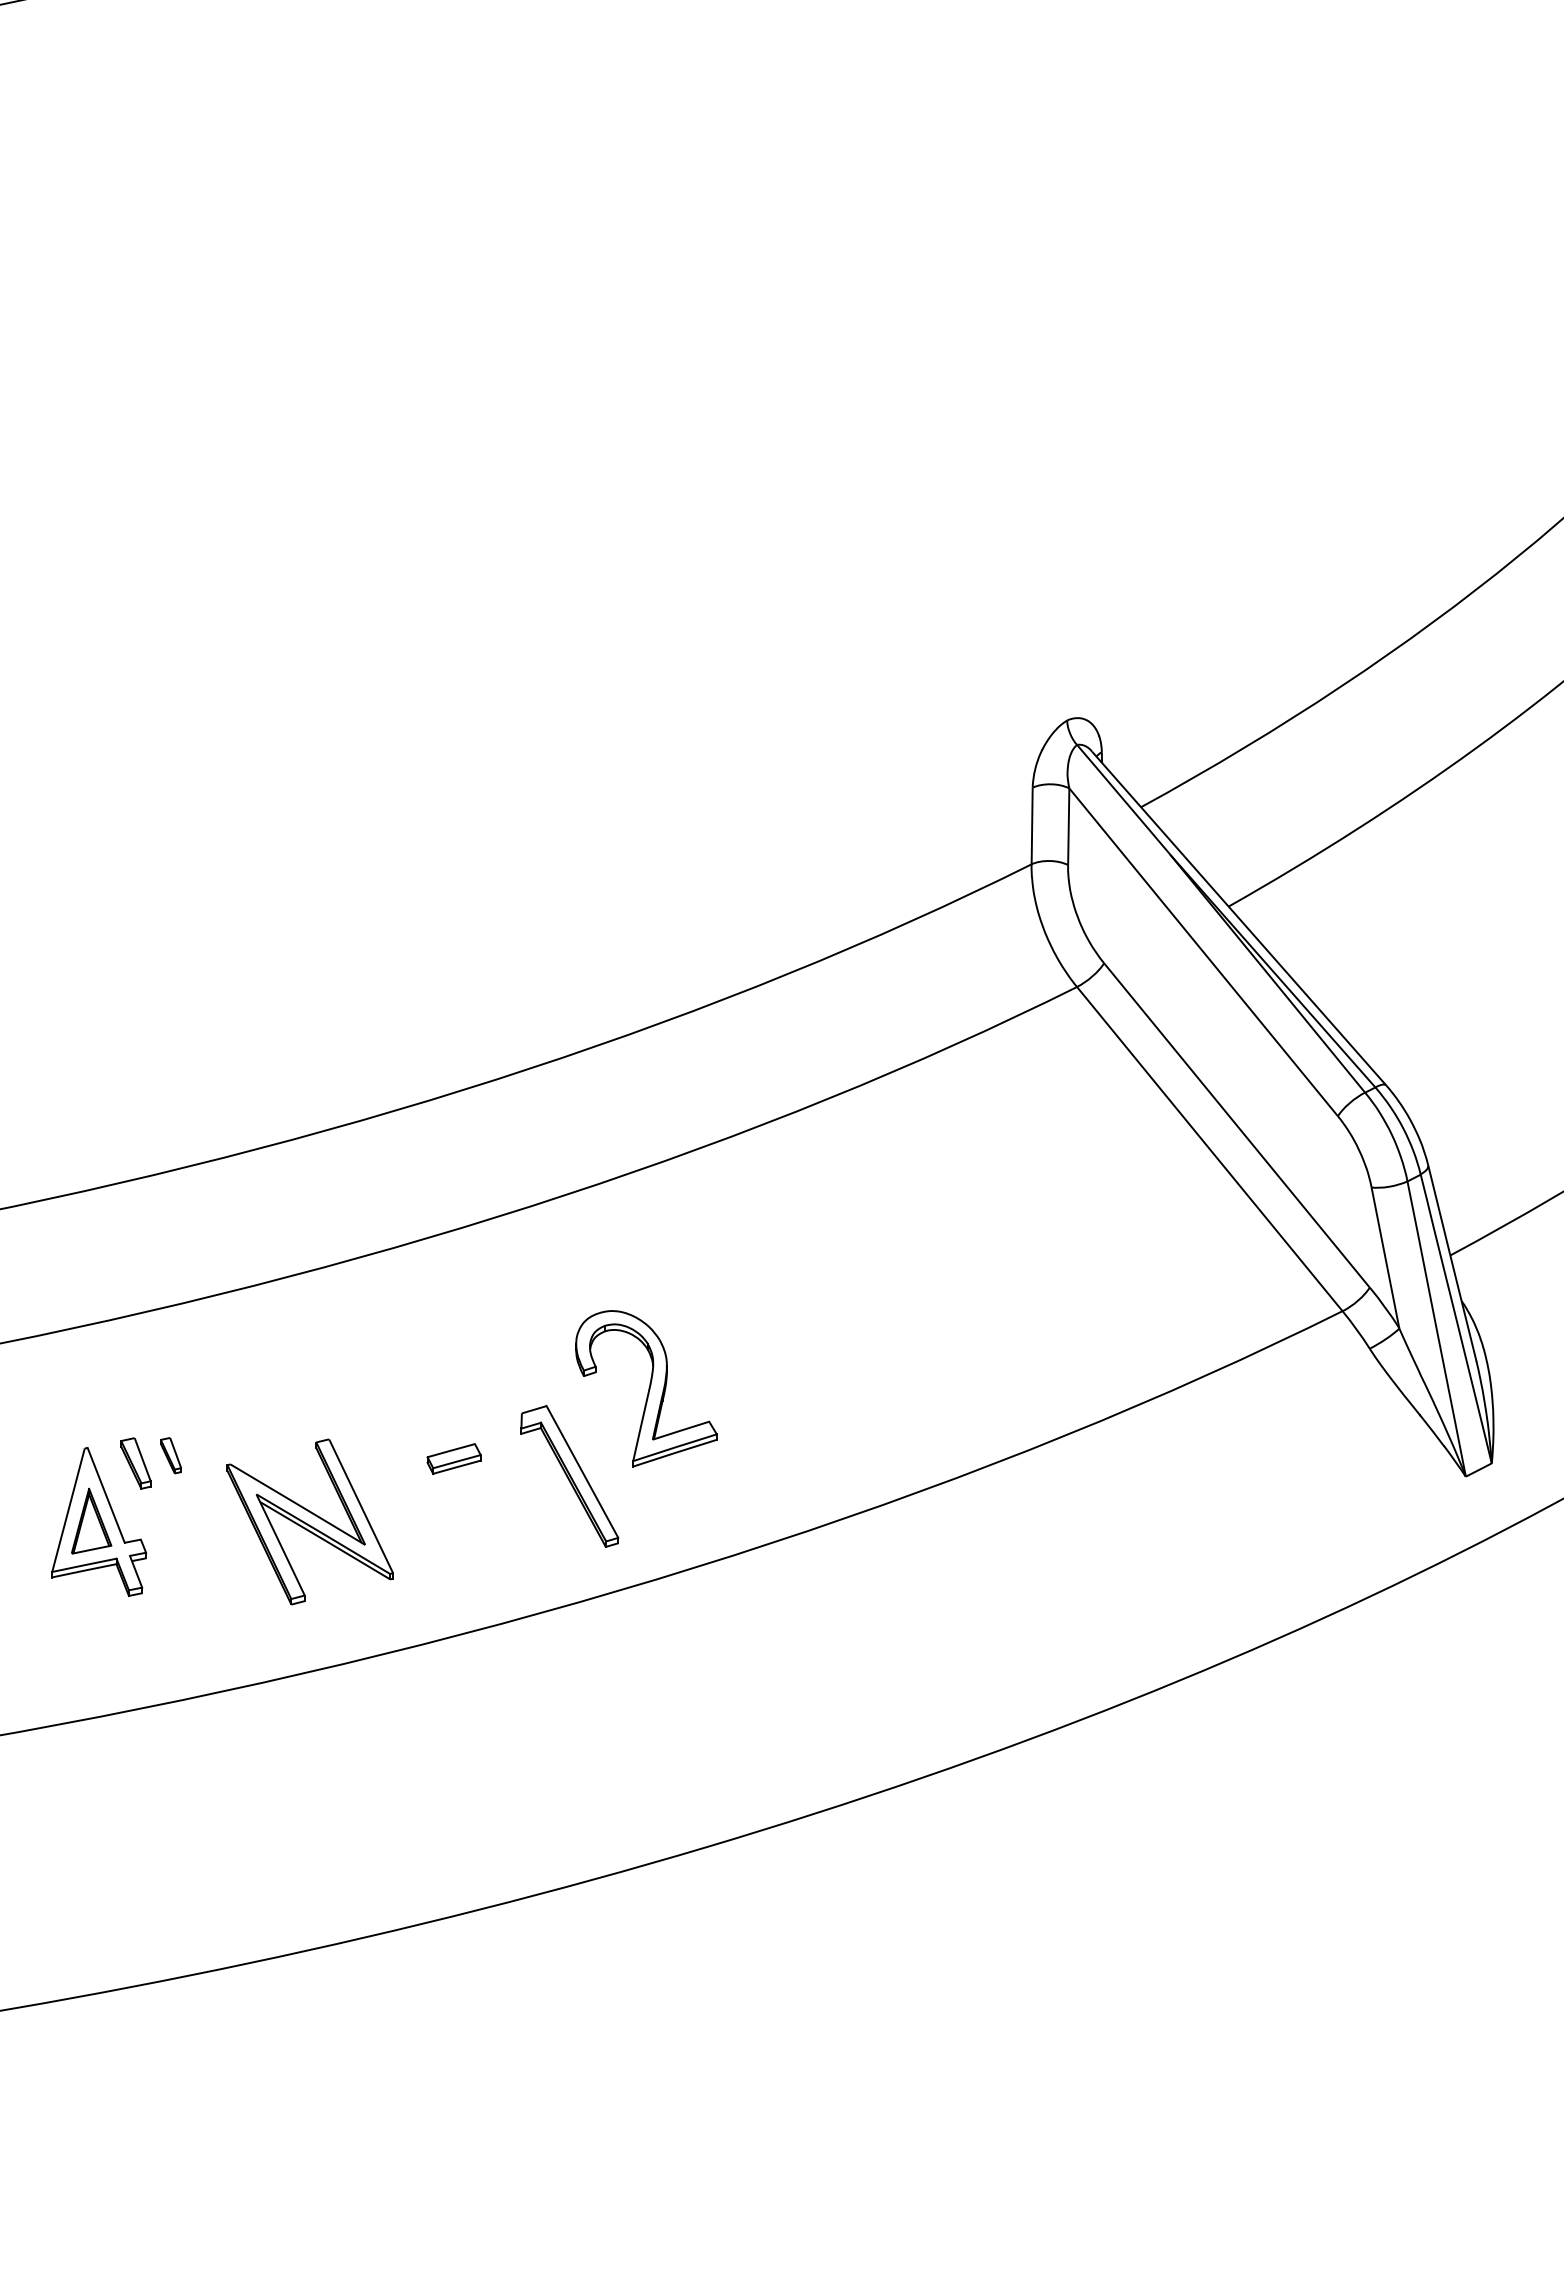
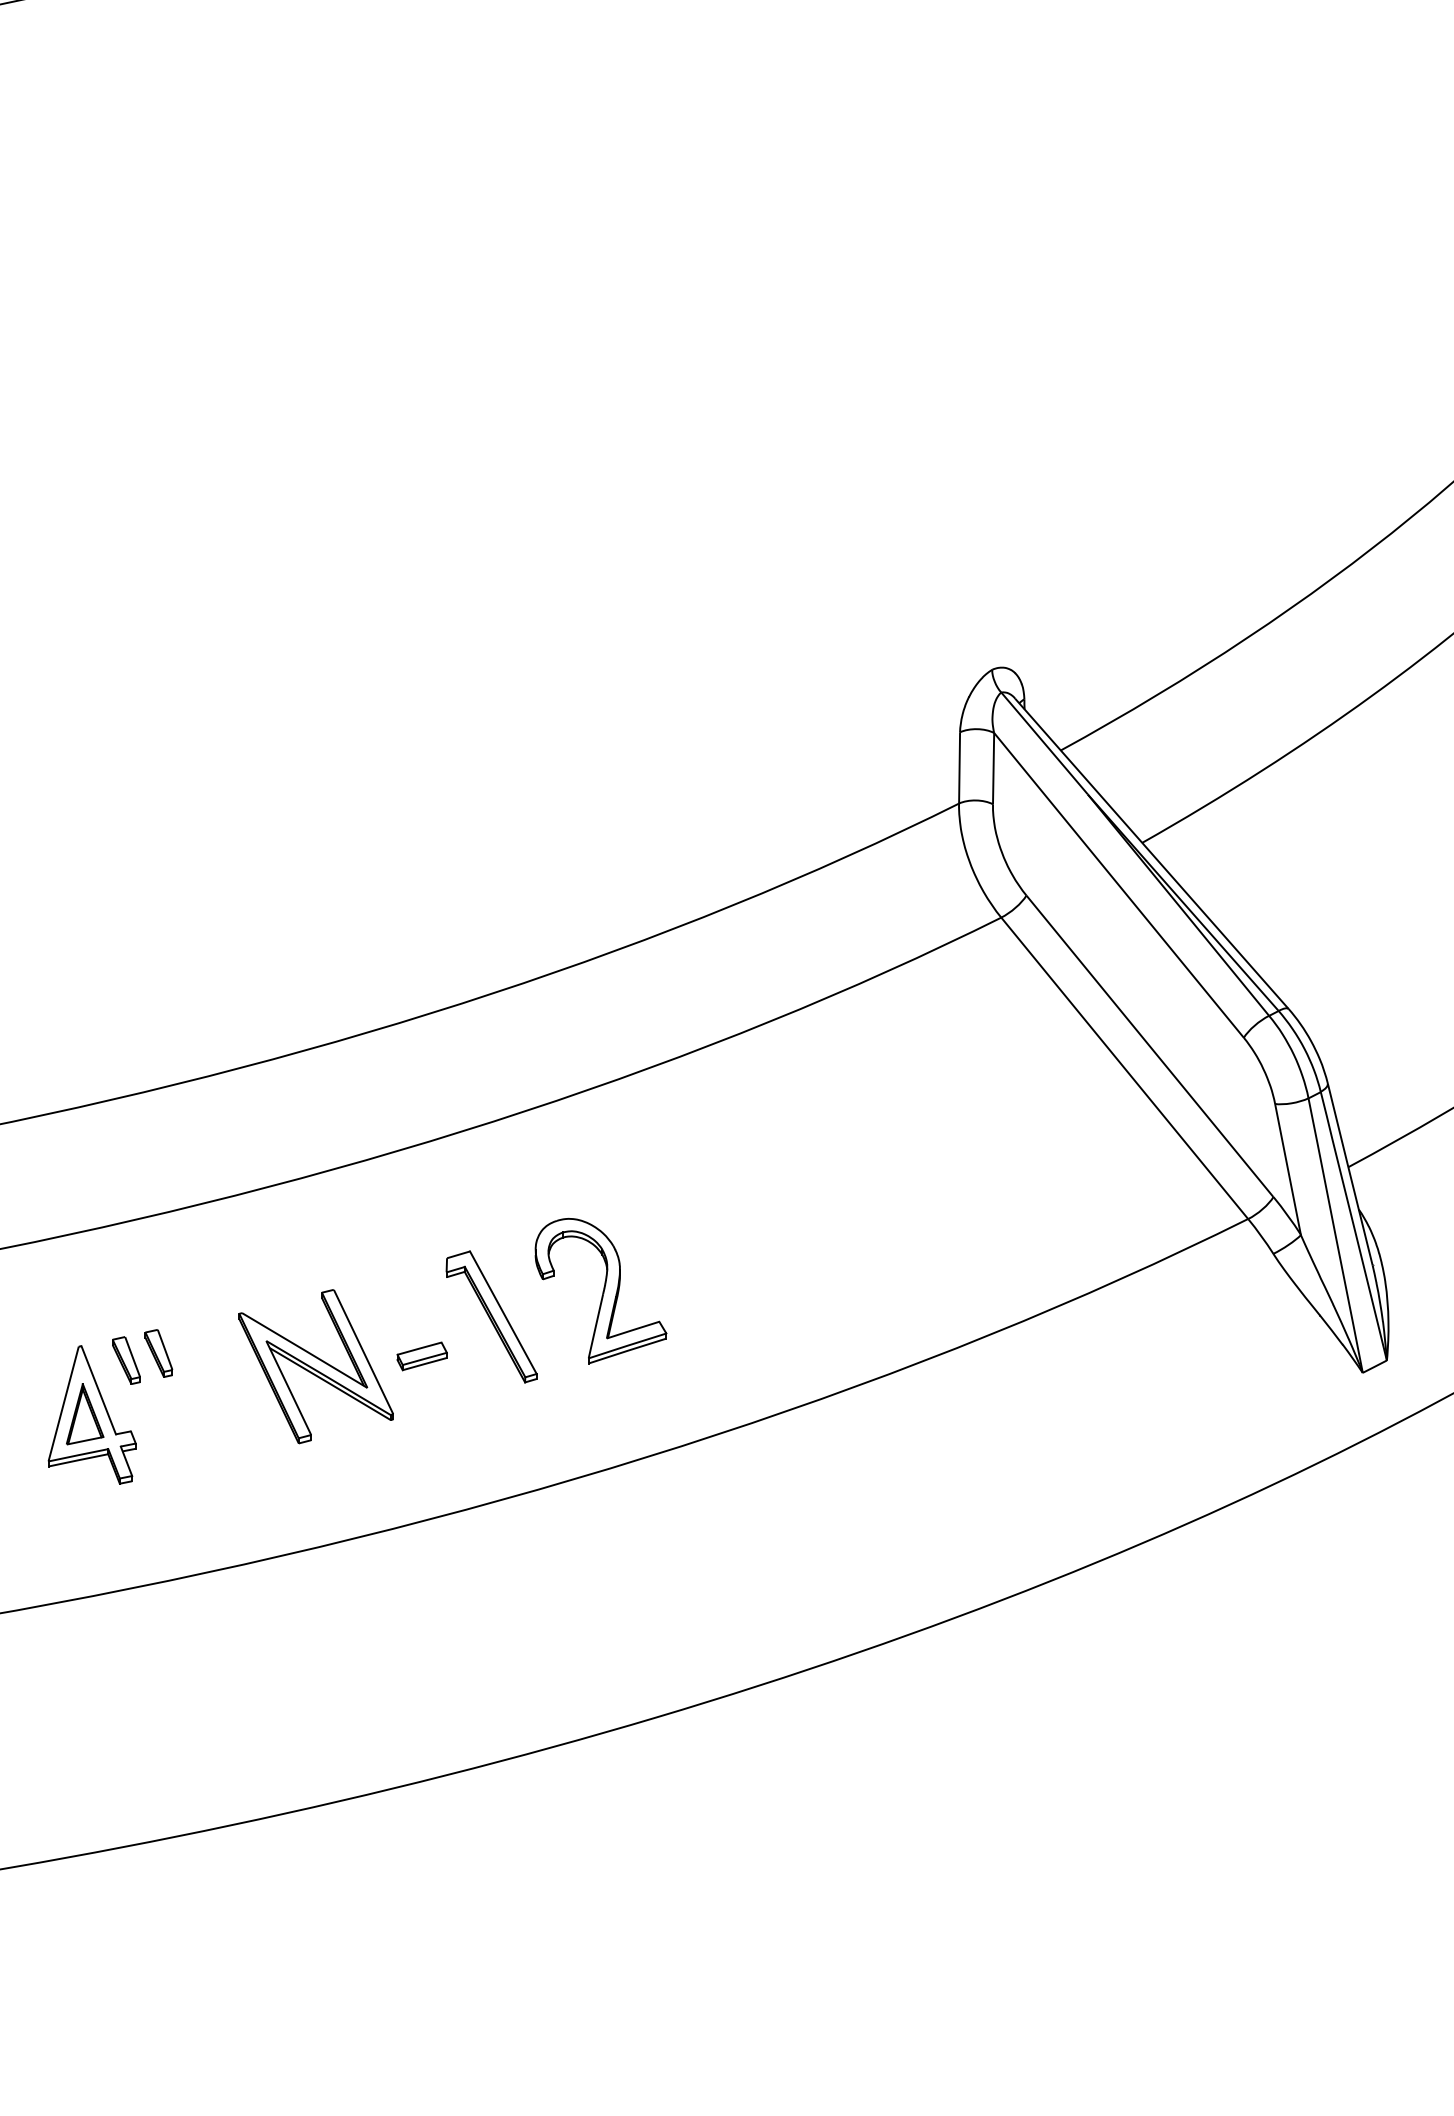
part: (170, 1455) -> (158, 1353), size x1.43
part: (569, 1476) -> (491, 1316), moved
part: (309, 1521) -> (315, 1366), moved

